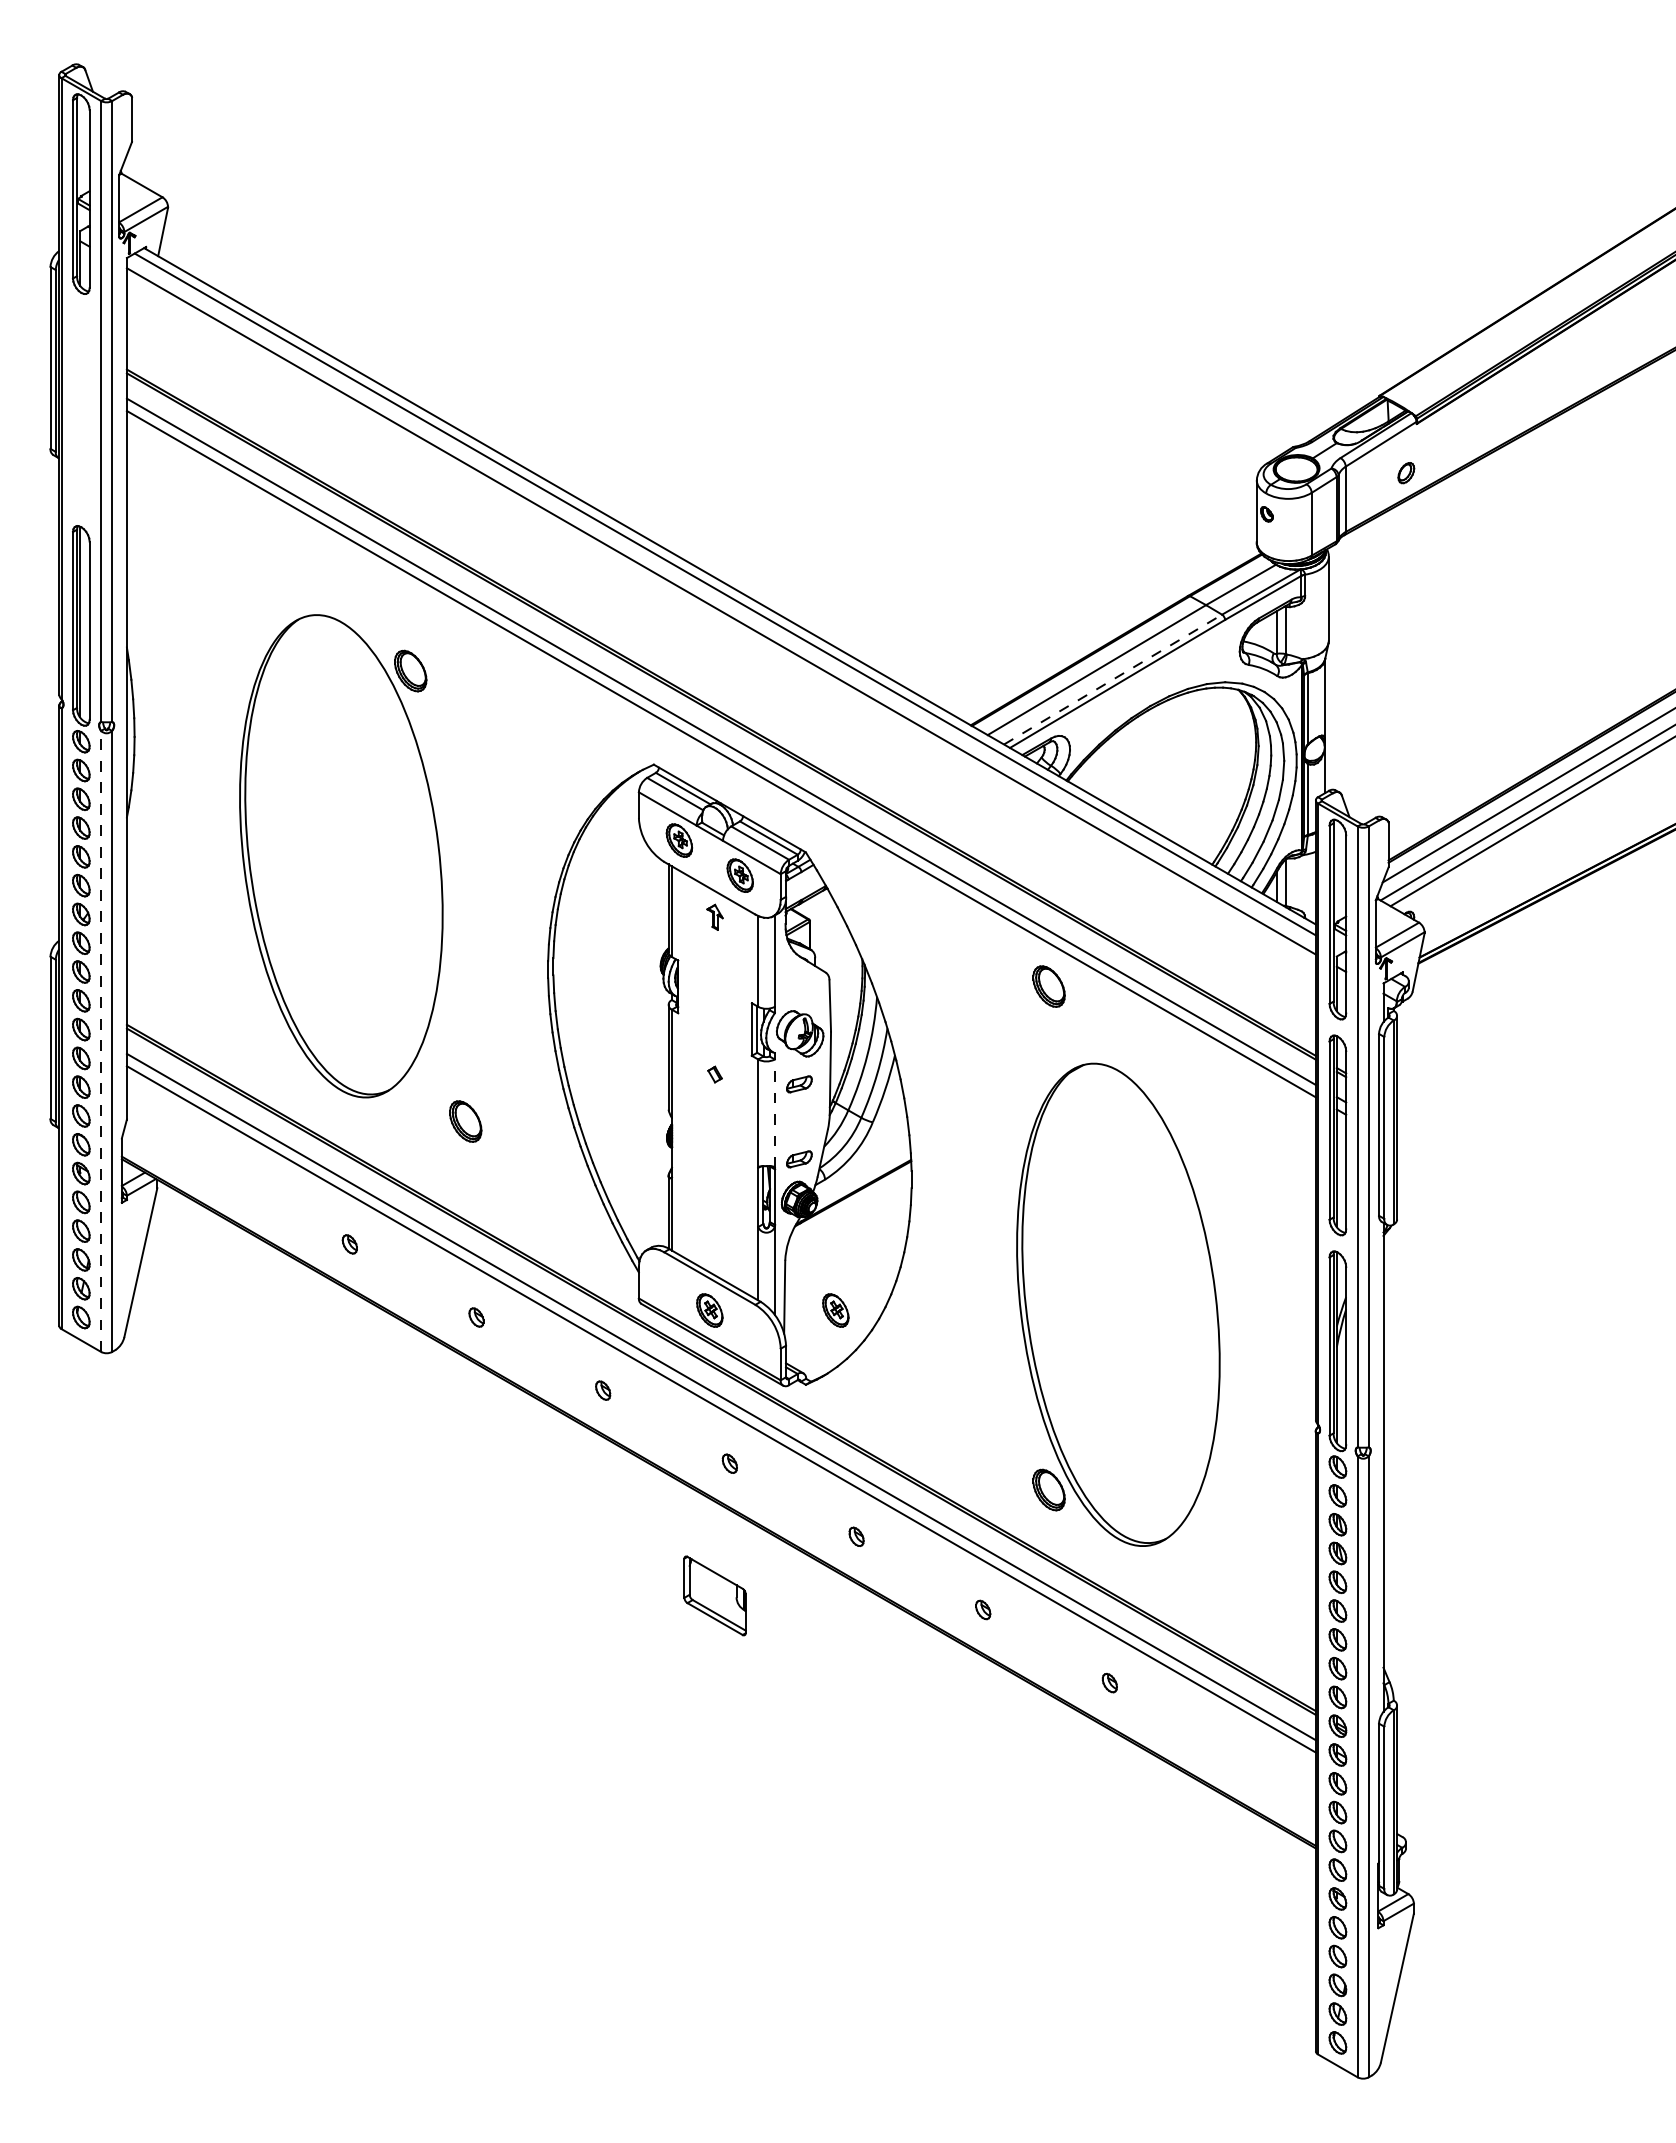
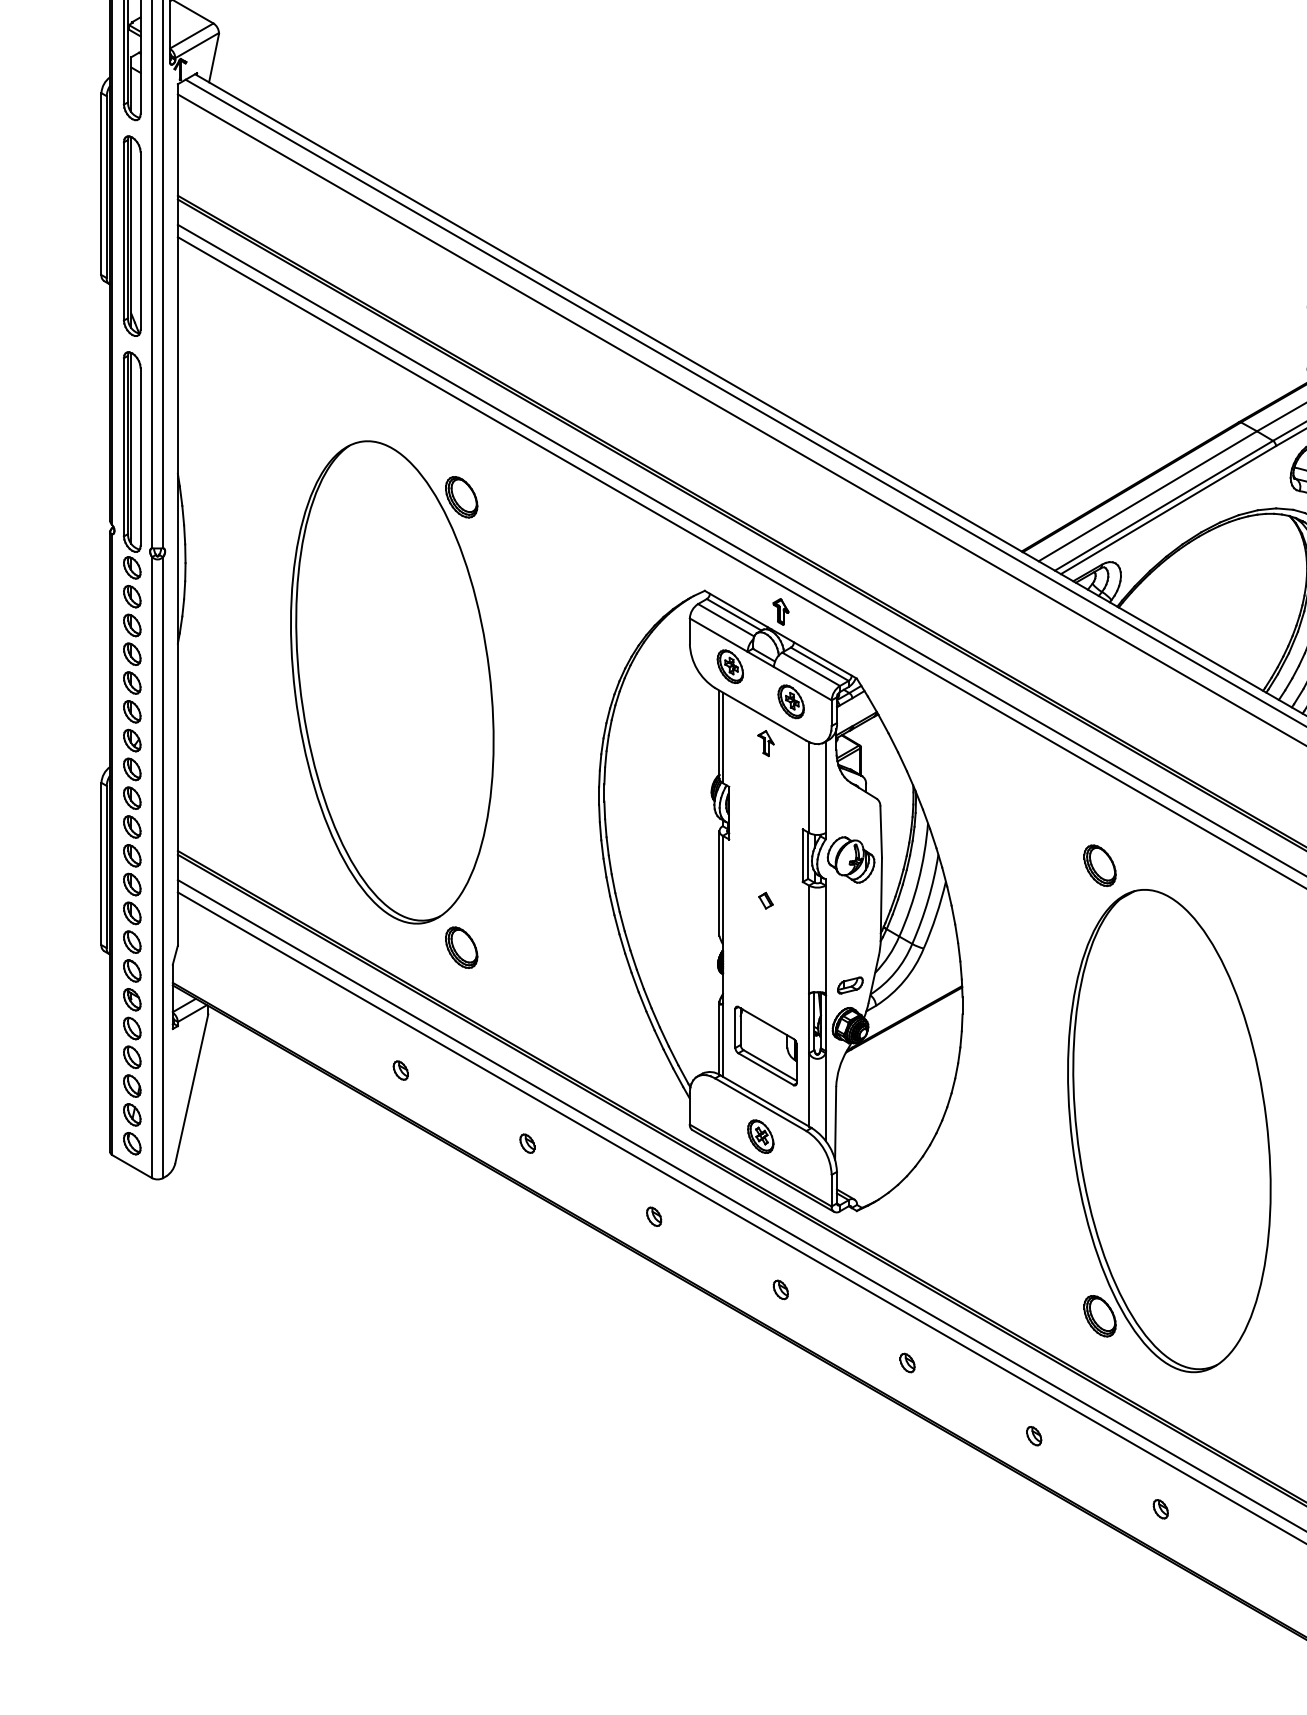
part: (81, 409) -> (132, 235), added
line: (1113, 679) -> (1164, 505), dashed -> solid
part: (729, 785) -> (780, 611), added
part: (1048, 986) -> (1099, 865), moved
line: (101, 1040) -> (152, 866), dashed -> solid
part: (799, 1084) -> (850, 910), removed
line: (774, 1113) -> (825, 939), dashed -> solid
part: (465, 1121) -> (461, 947), moved
part: (835, 1310) -> (886, 1136), removed
part: (714, 1595) -> (765, 1045), moved

